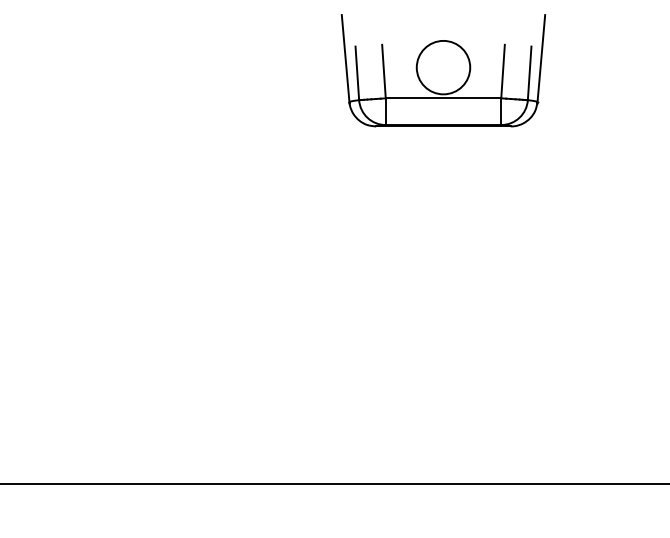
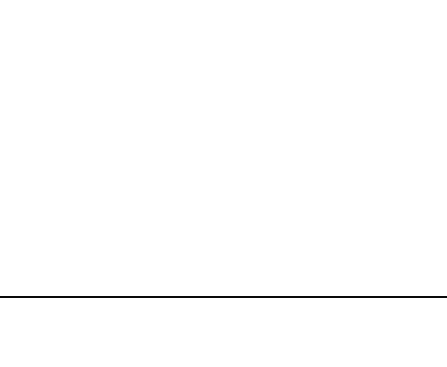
part: (442, 71) -> (323, 58), removed

